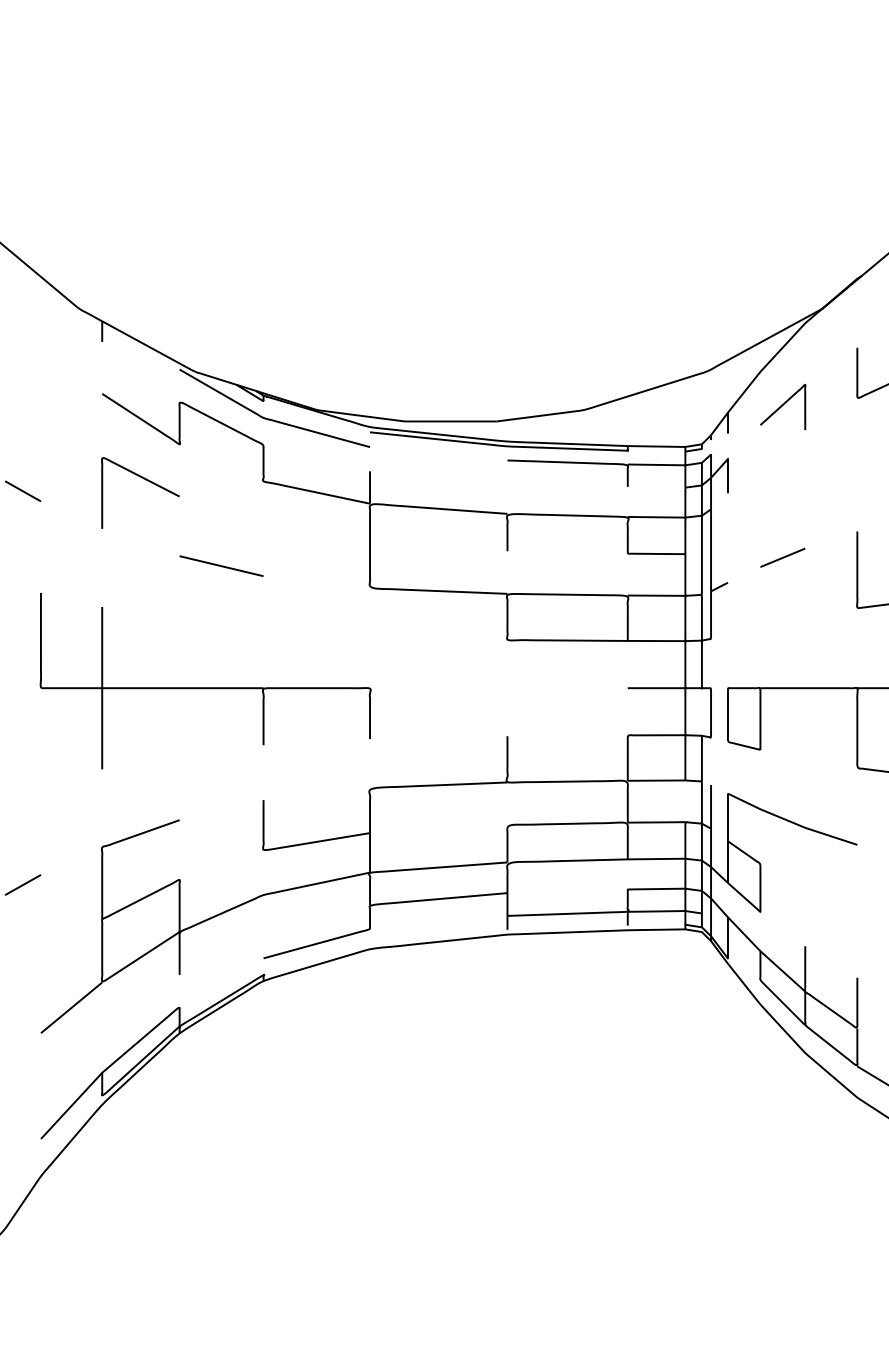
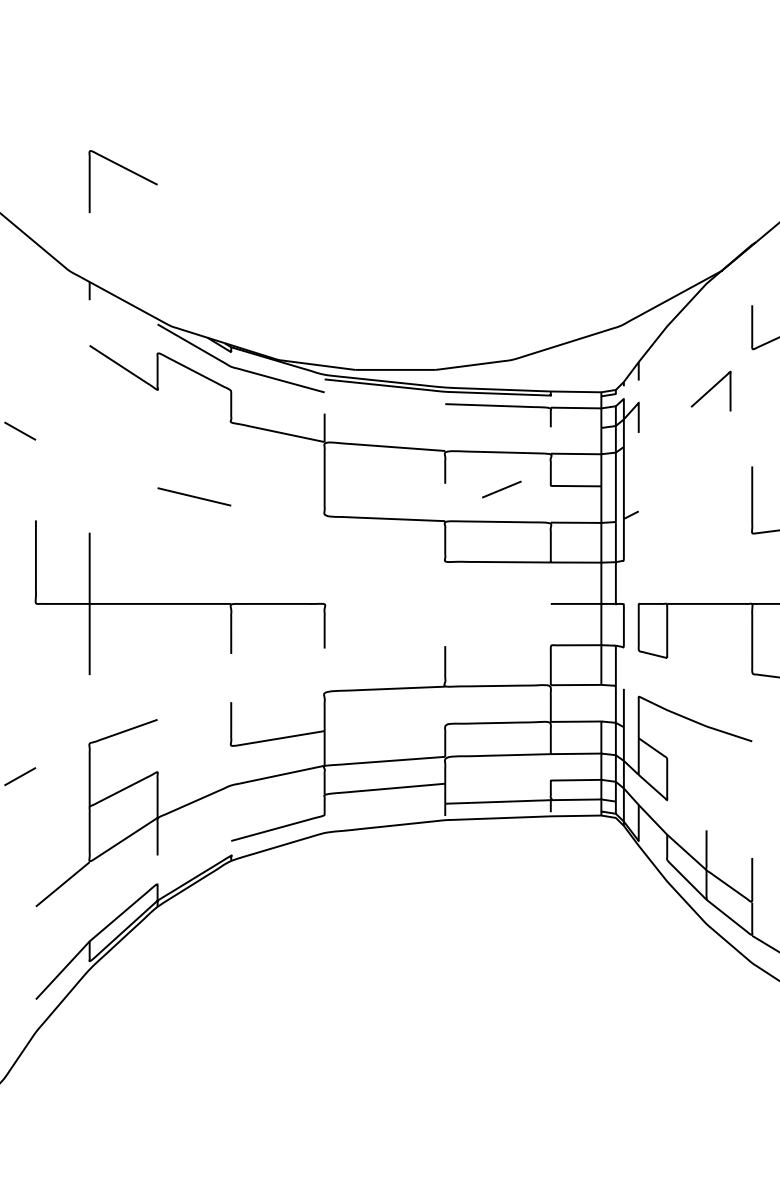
curve: (782, 406) -> (710, 390), moved
curve: (145, 480) -> (127, 170), moved
line: (782, 557) -> (501, 489), moved

